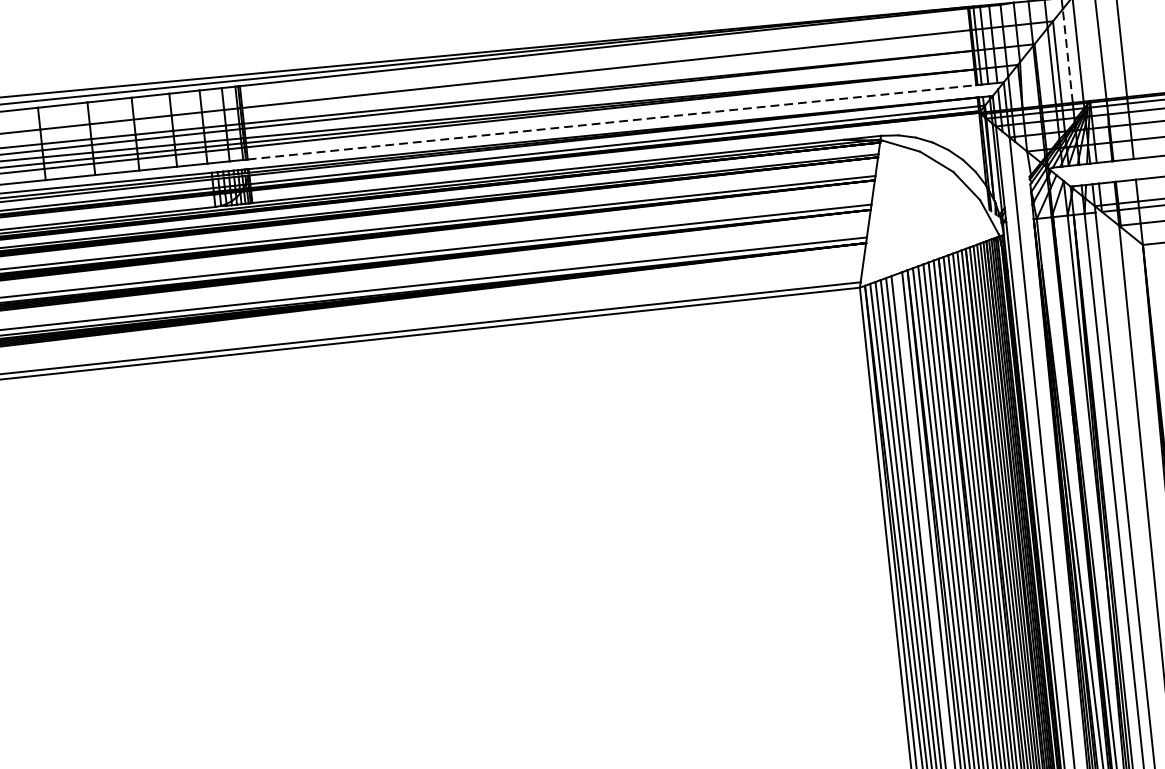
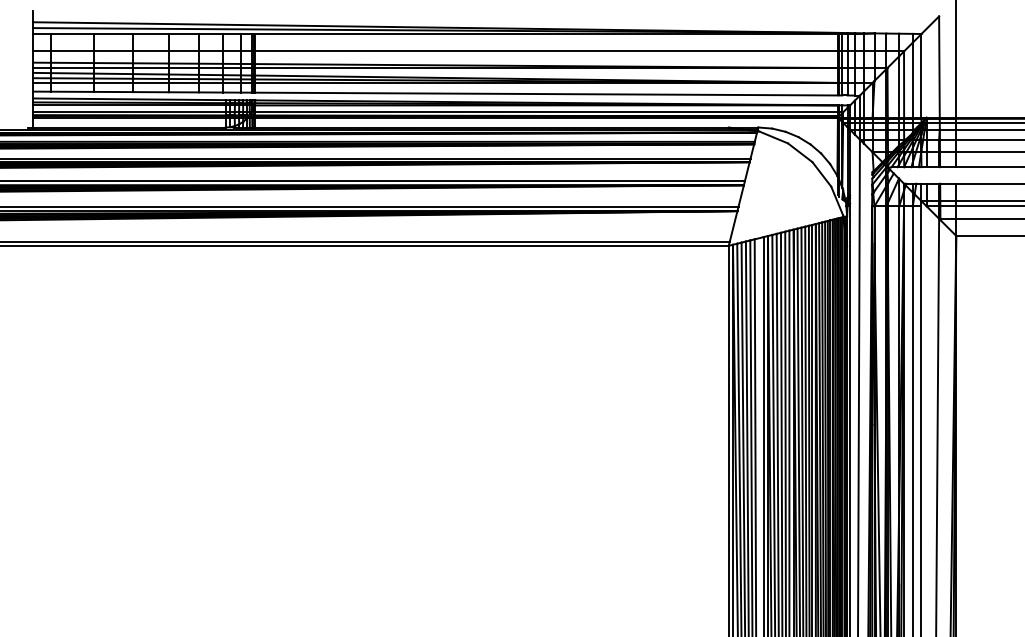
line: (1067, 55) -> (912, 79), dashed -> solid
line: (613, 122) -> (547, 94), dashed -> solid

